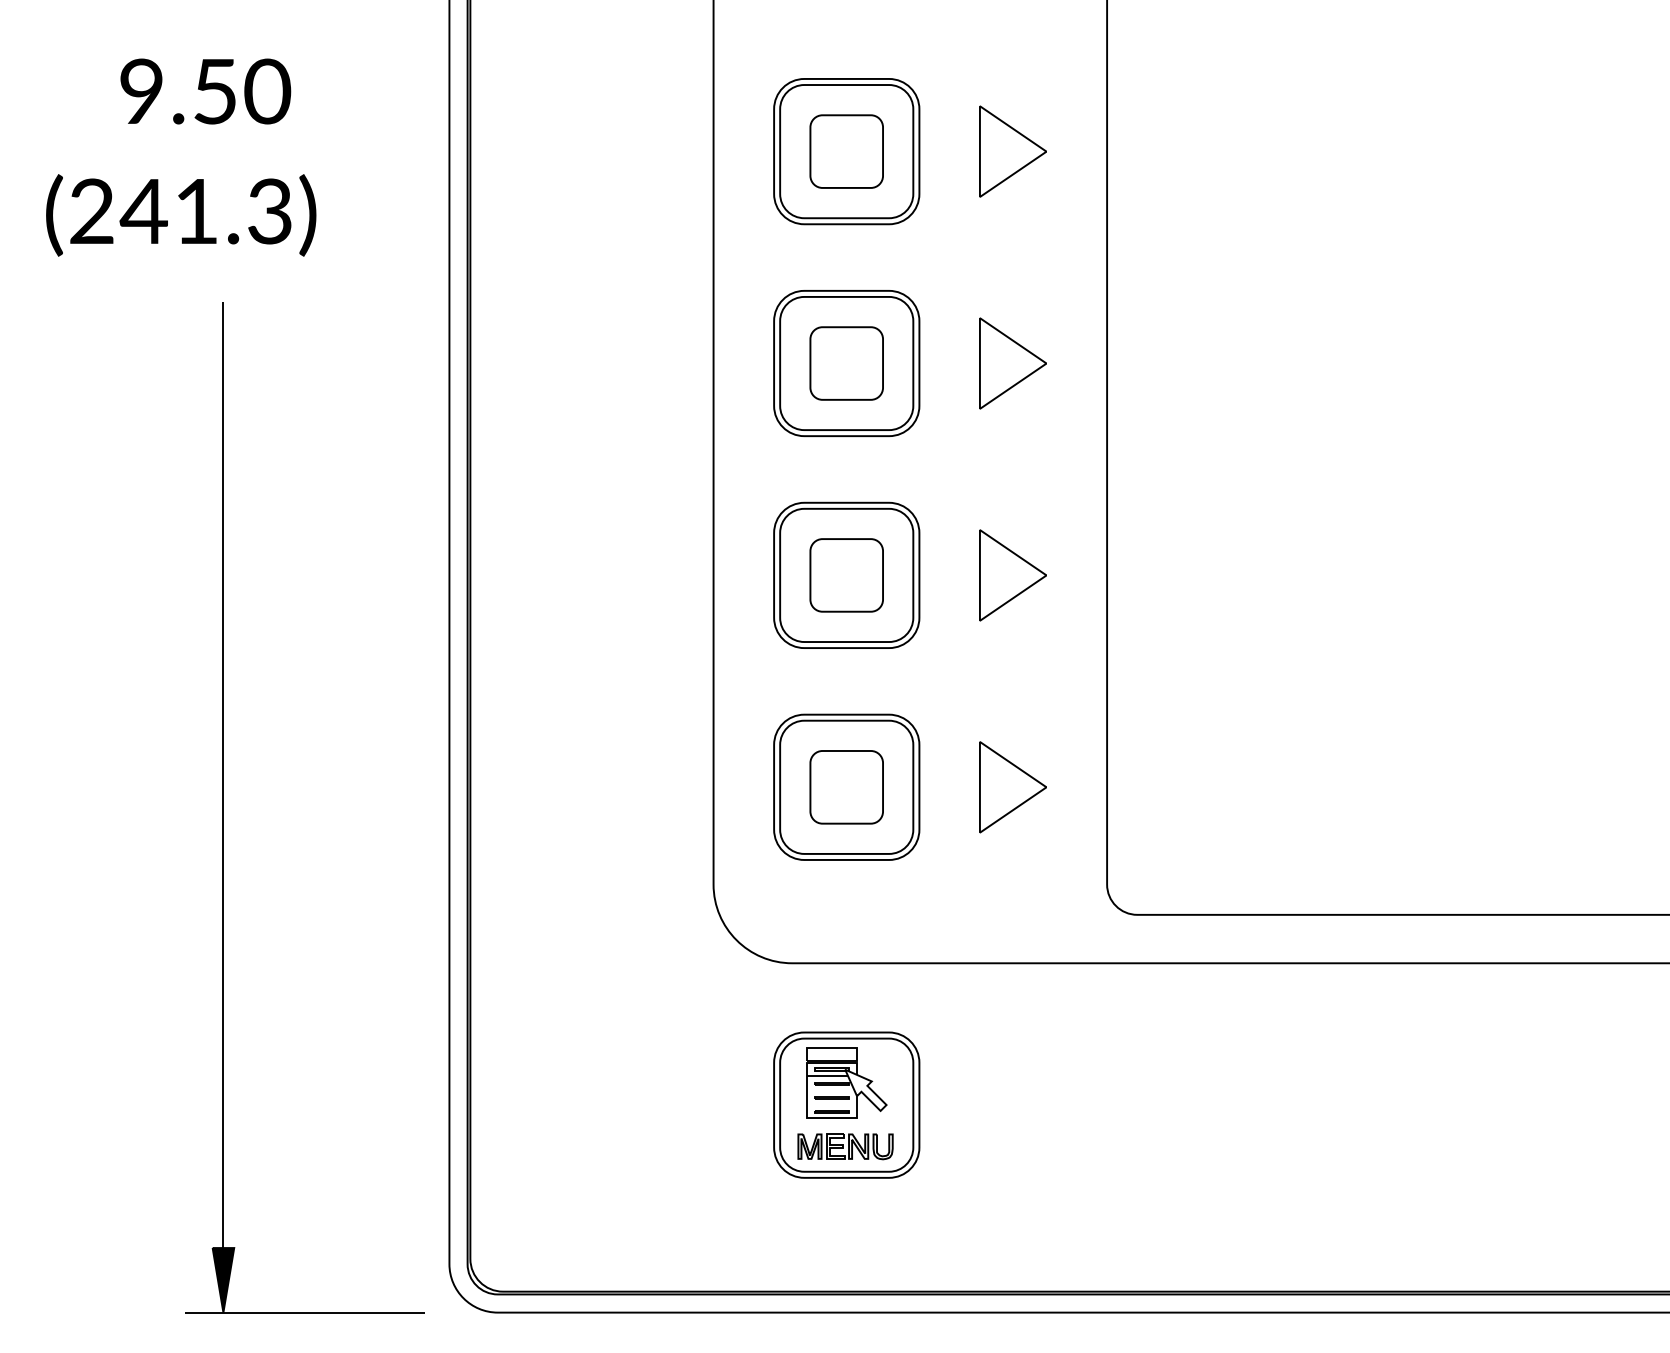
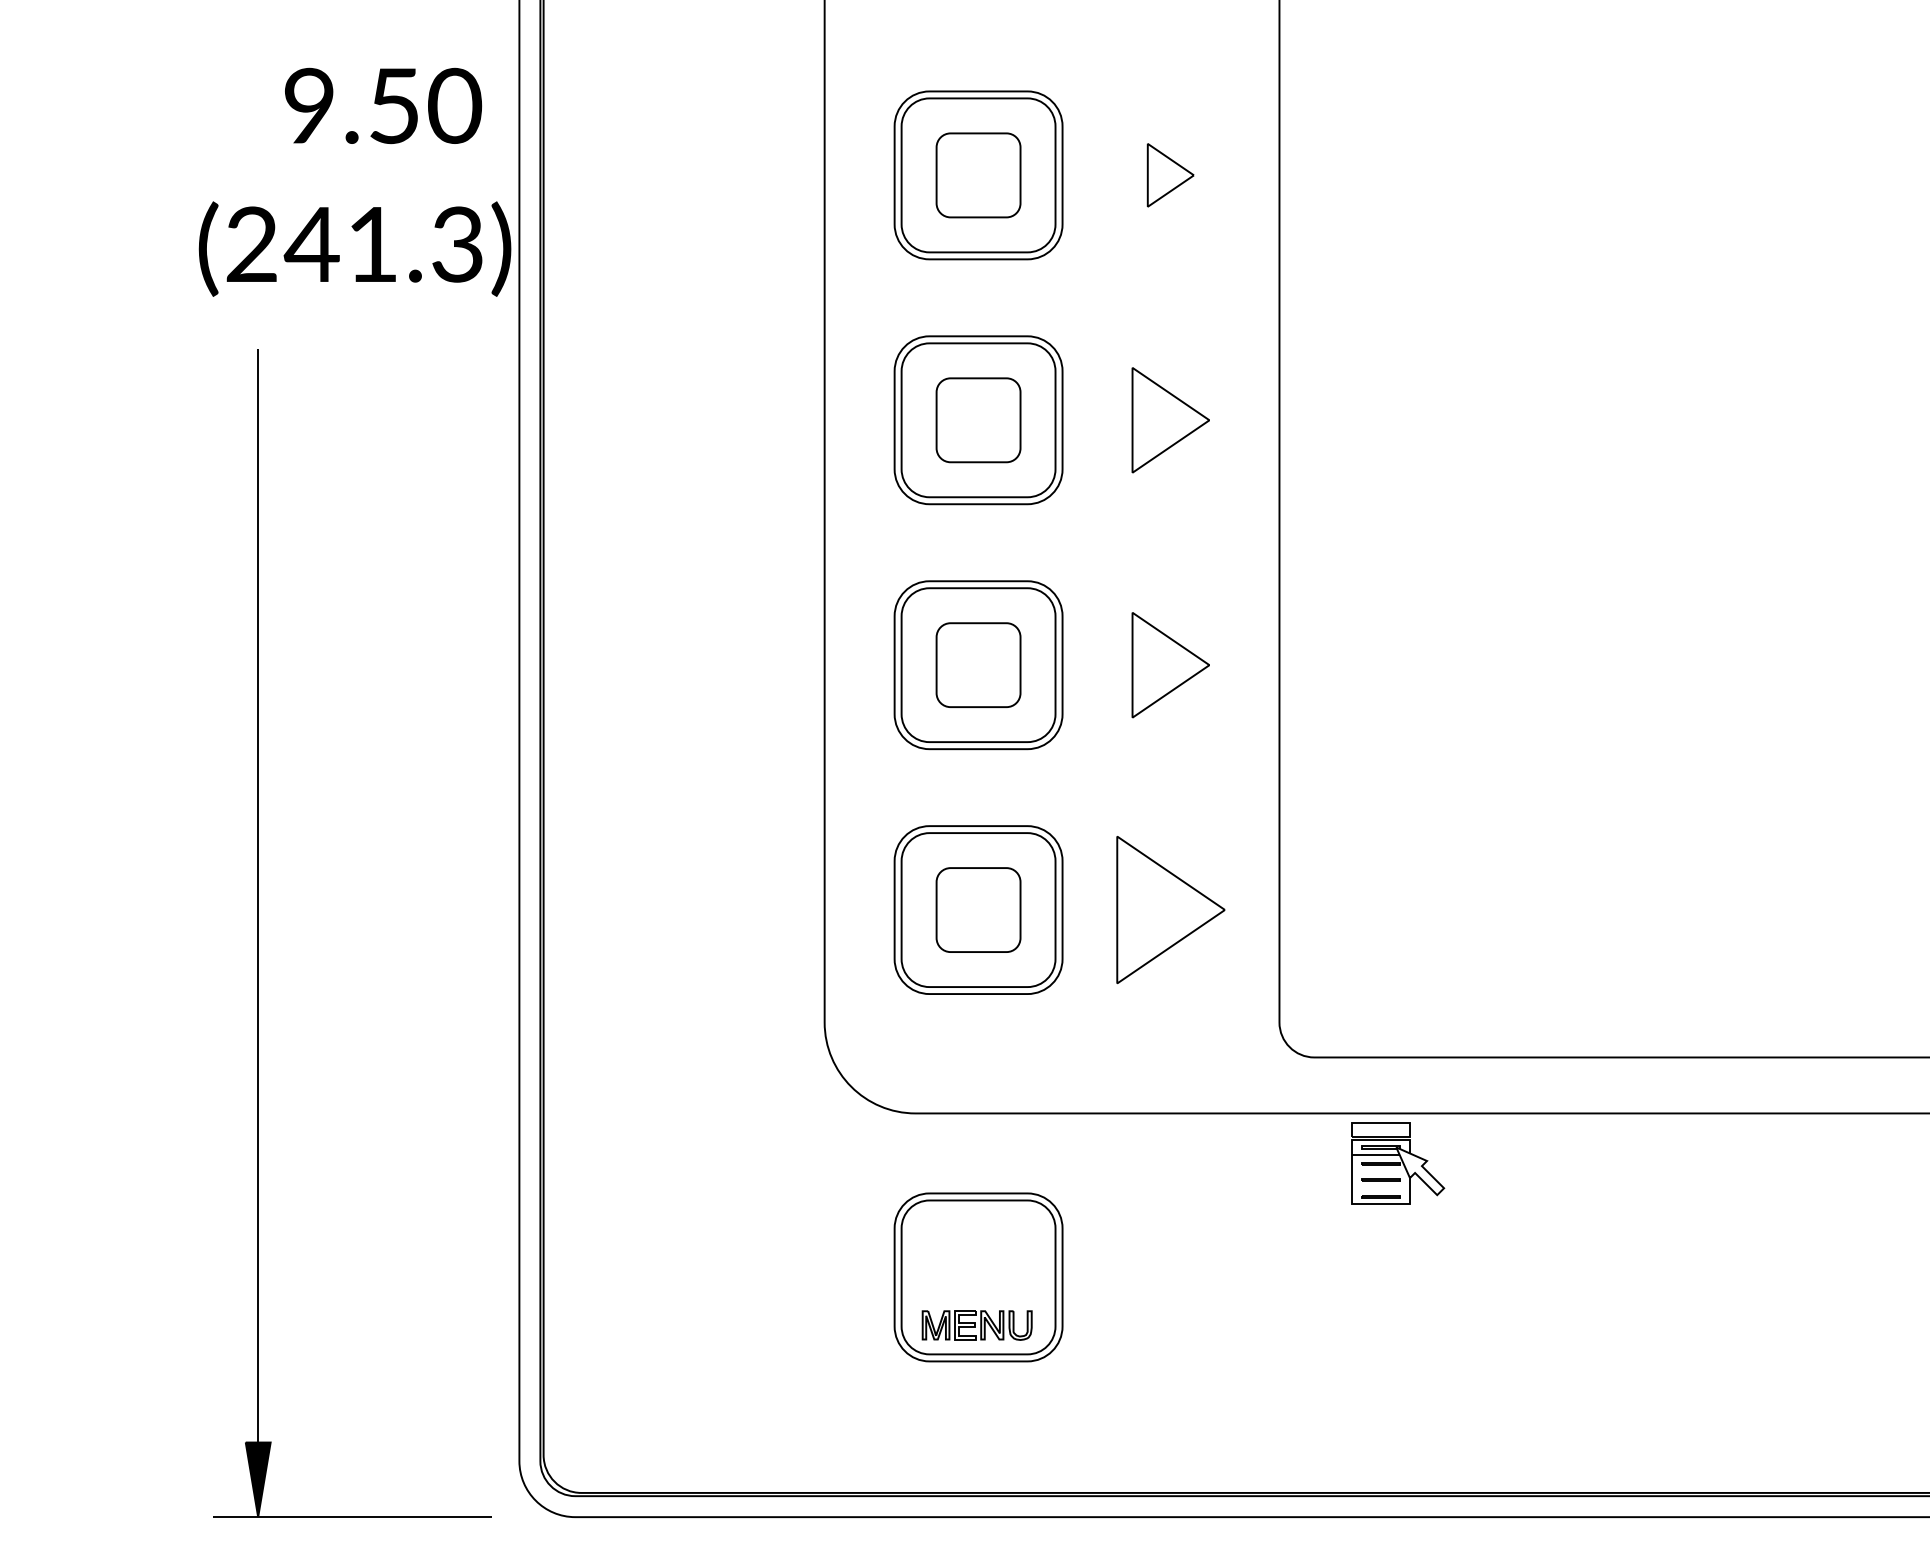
part: (1012, 151) -> (1170, 175), size x0.6
text: (181, 157) -> (355, 182), moved
part: (1012, 787) -> (1170, 910), size x1.4
part: (846, 1082) -> (1397, 1162), moved

